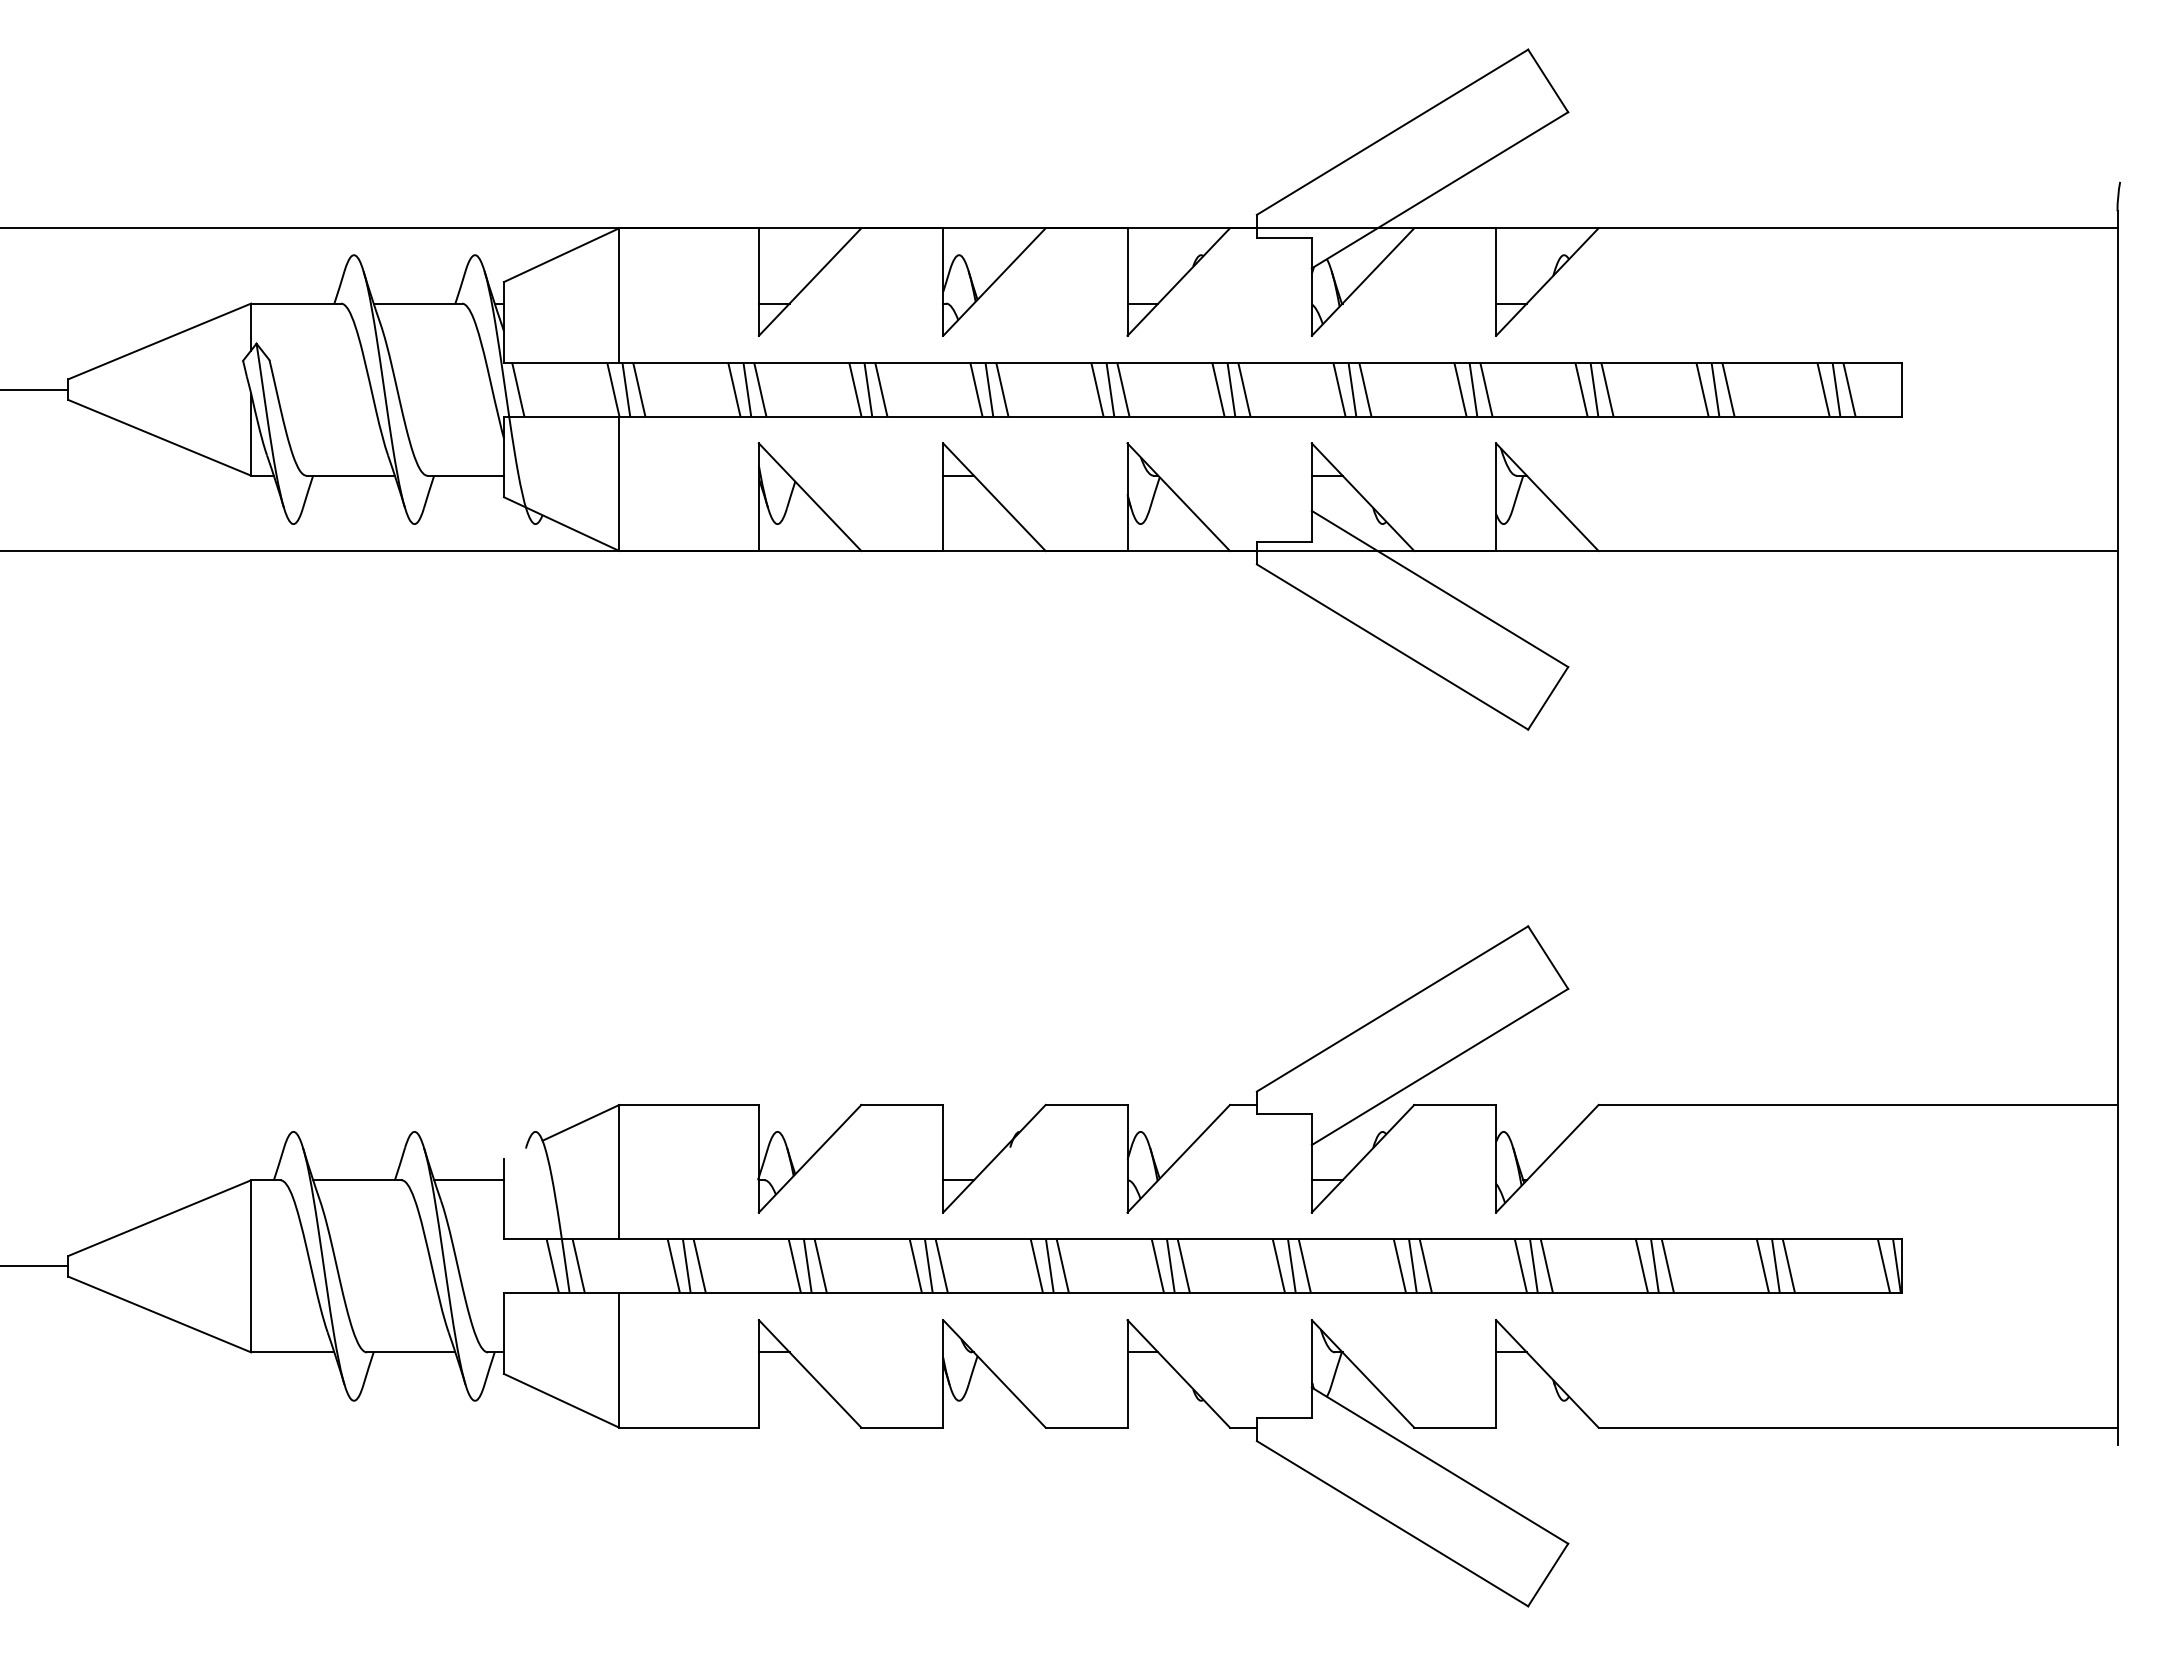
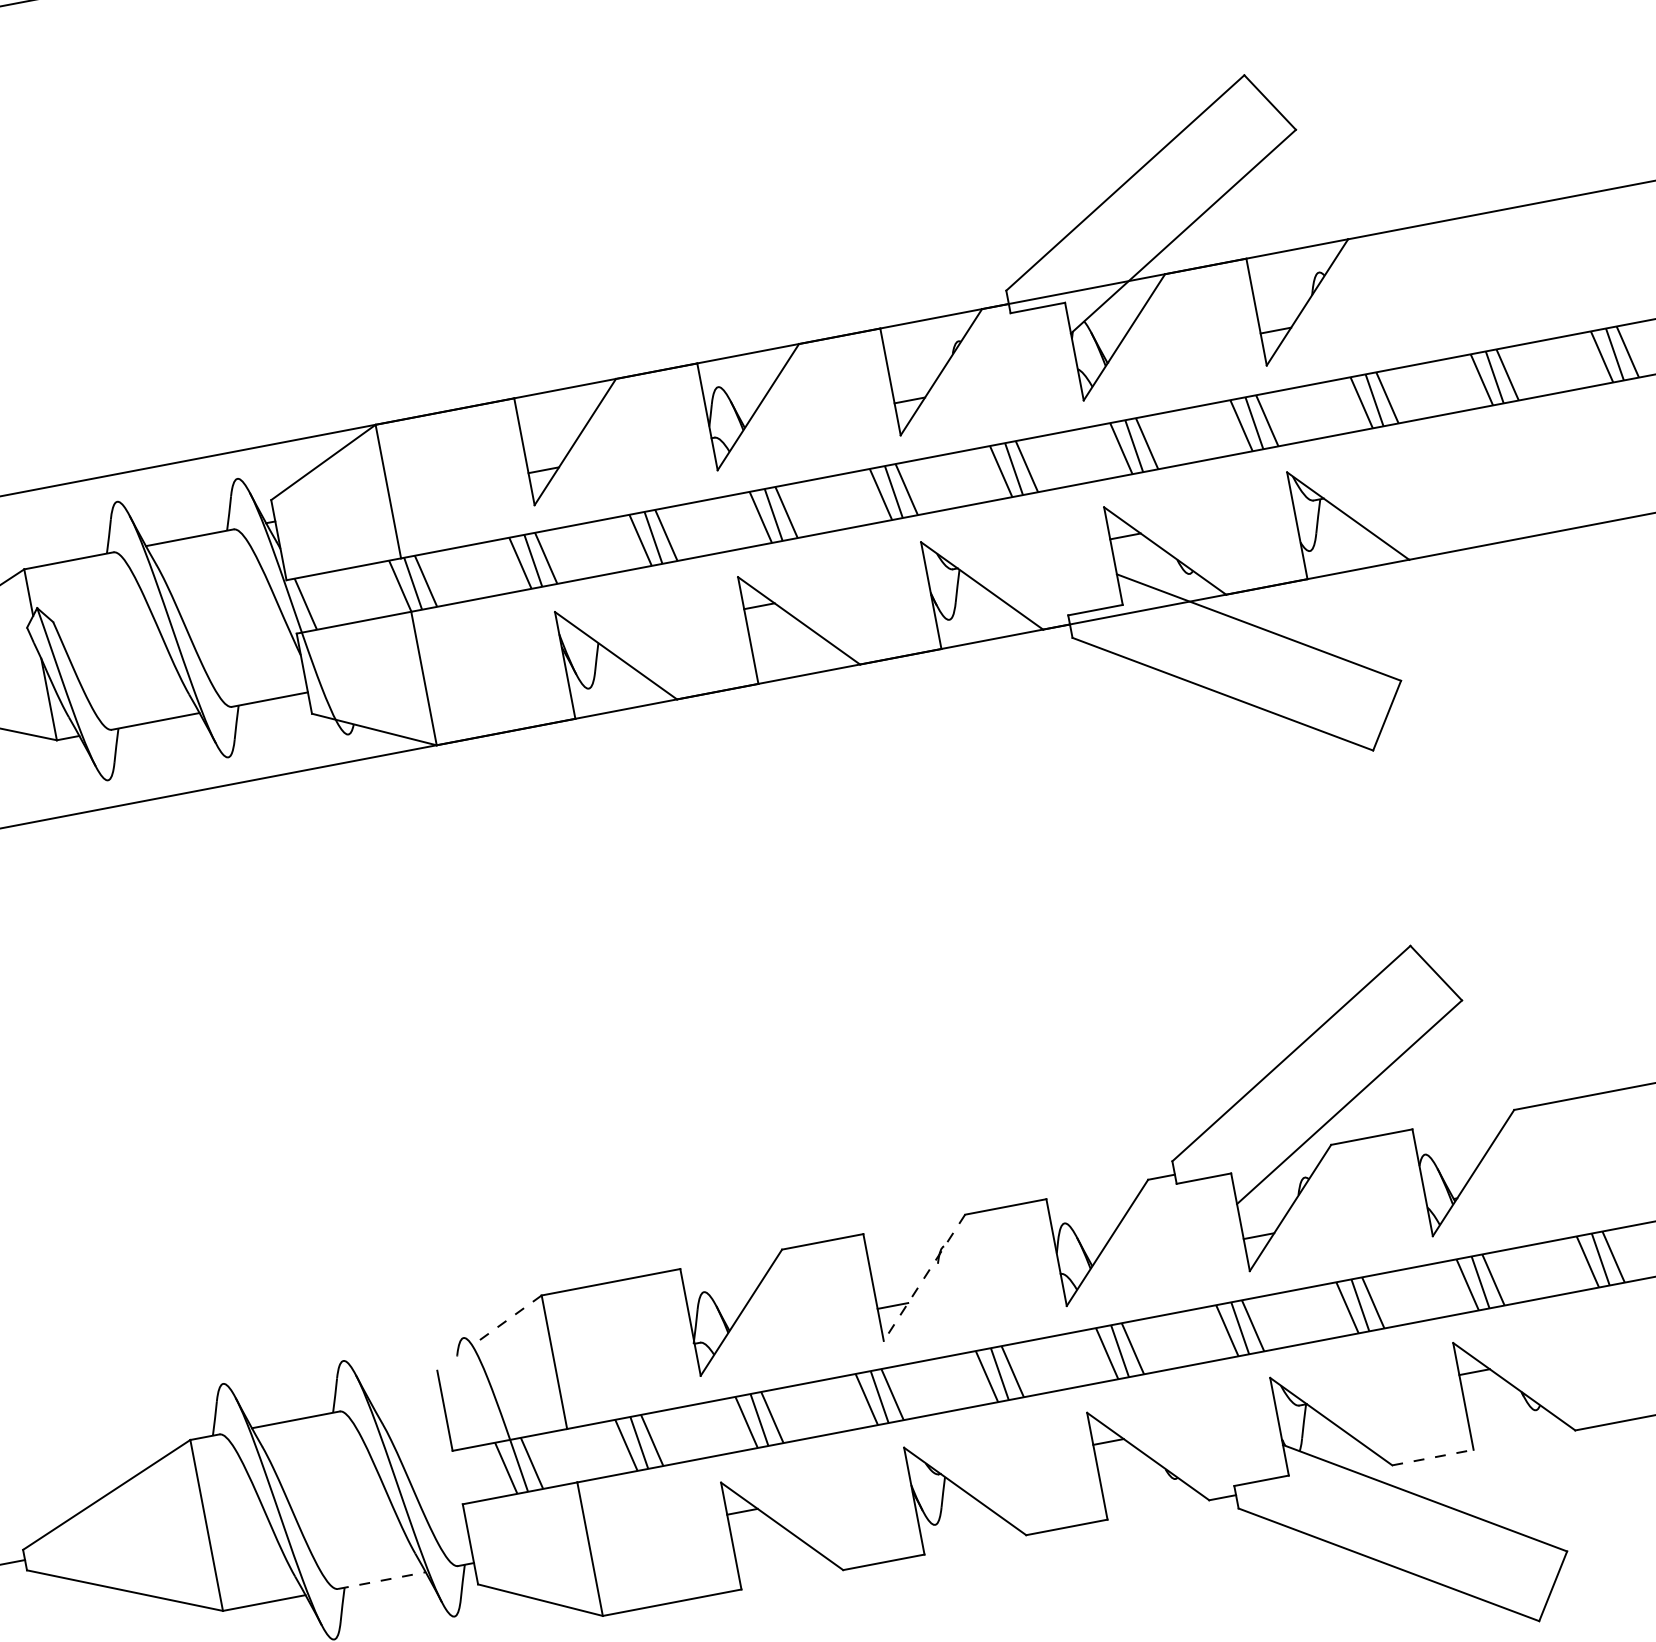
line: (580, 1123) -> (506, 1321), solid -> dashed
line: (994, 1159) -> (924, 1278), solid -> dashed
line: (468, 1180) -> (406, 1399), removed
line: (411, 1352) -> (382, 1580), solid -> dashed
line: (1455, 1427) -> (1433, 1457), solid -> dashed

